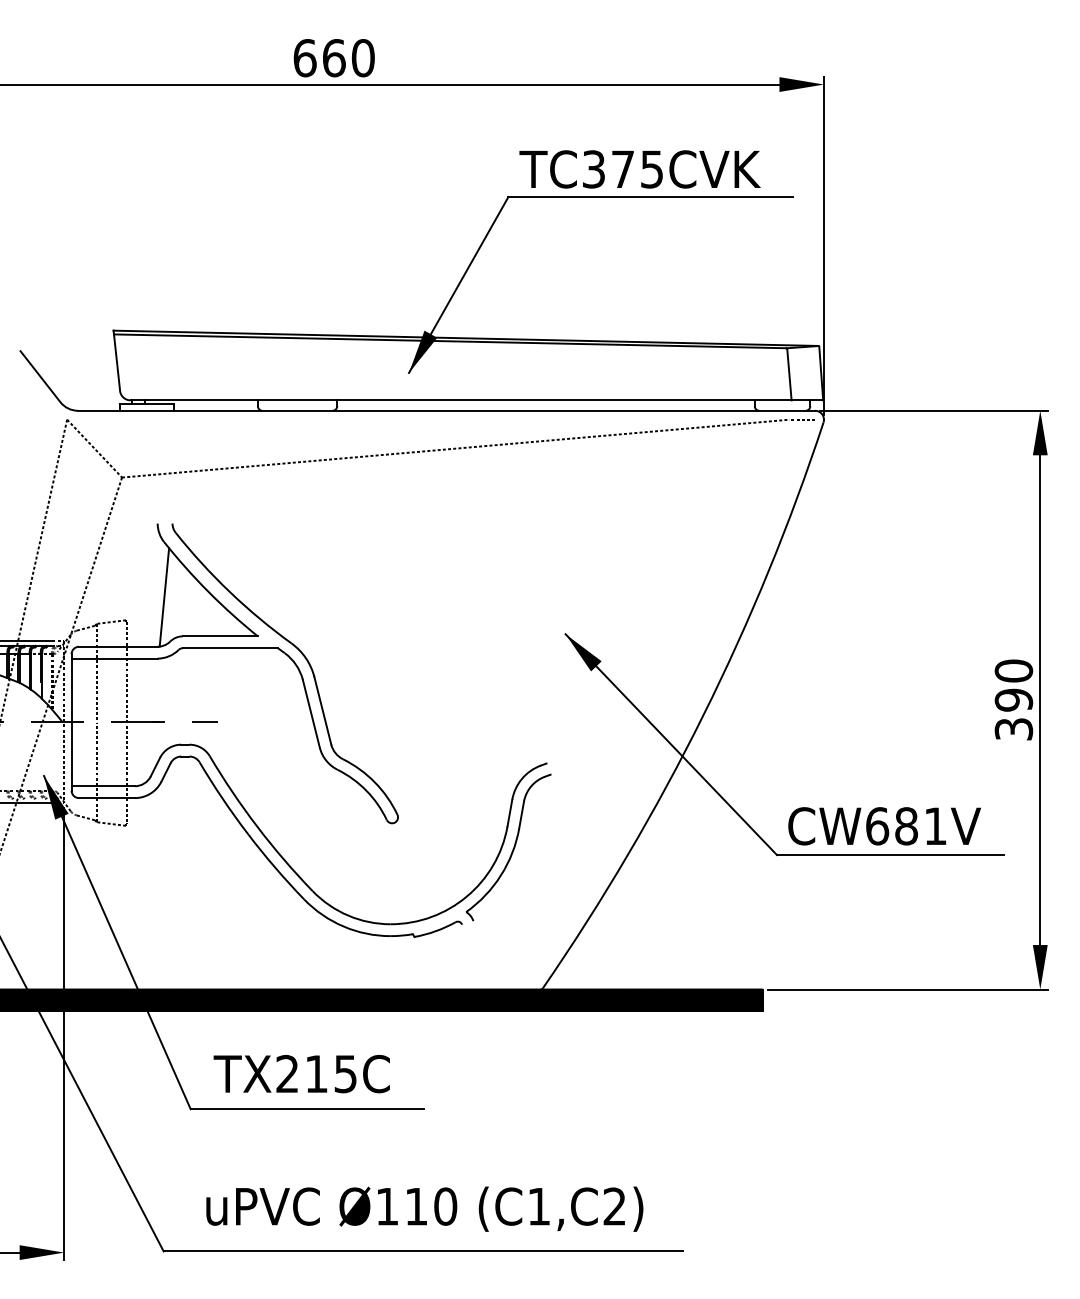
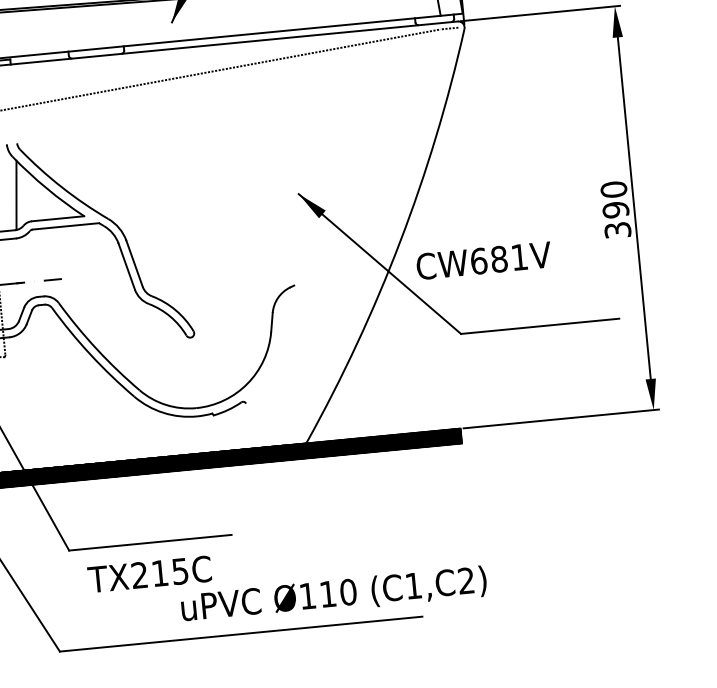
text: (884, 826) -> (483, 260), moved
part: (508, 847) -> (273, 346), removed
text: (301, 1074) -> (149, 574), moved
text: (424, 1208) -> (333, 594), moved

